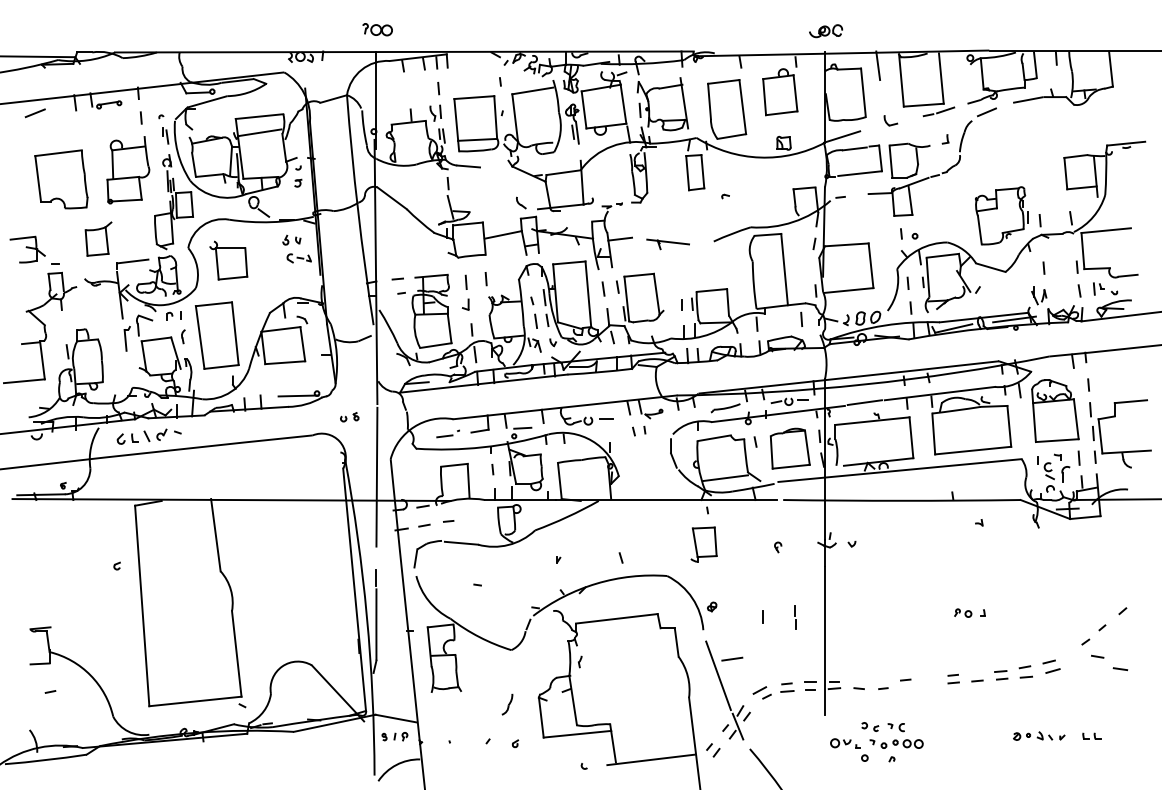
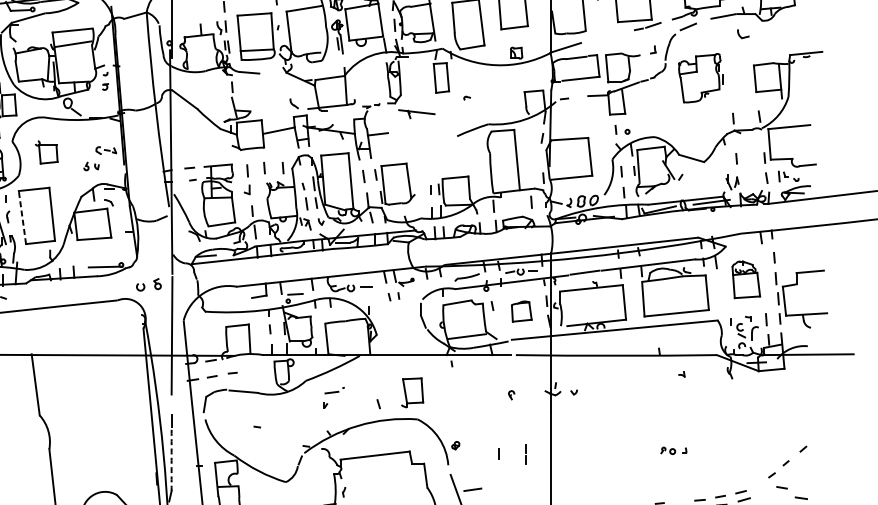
part: (890, 120) -> (742, 33), moved
part: (1001, 215) -> (700, 77), moved
part: (291, 239) -> (91, 165), moved
part: (667, 244) -> (416, 114), moved
part: (228, 260) -> (46, 152), size x0.7
line: (507, 279) -> (282, 168), added
line: (200, 337) -> (22, 217), solid -> dashed
part: (1055, 410) -> (746, 279), size x0.7
part: (349, 417) -> (148, 285), size x1.6
part: (447, 433) -> (334, 390), moved
part: (789, 448) -> (521, 311), size x0.6
part: (703, 544) -> (412, 392), moved
arc: (376, 624) -> (171, 460), solid -> dashed

